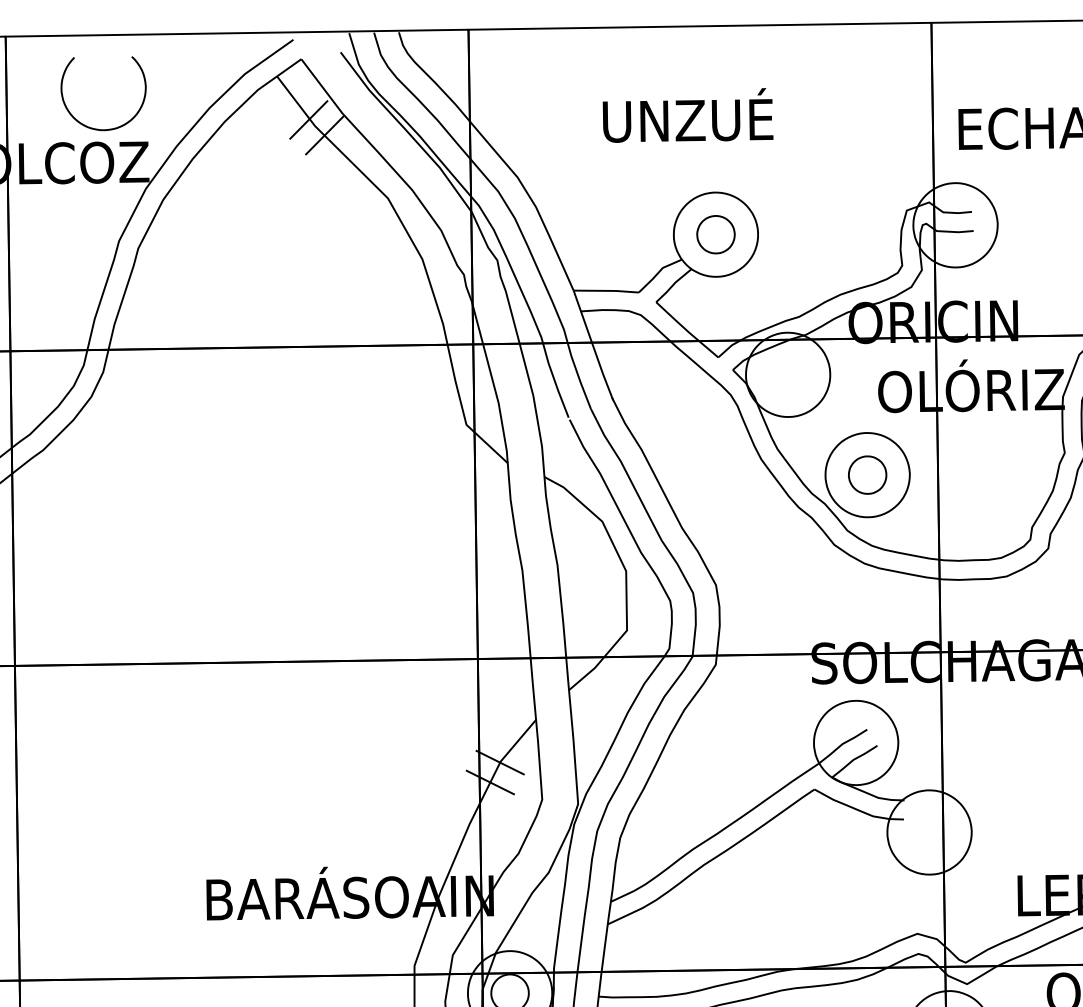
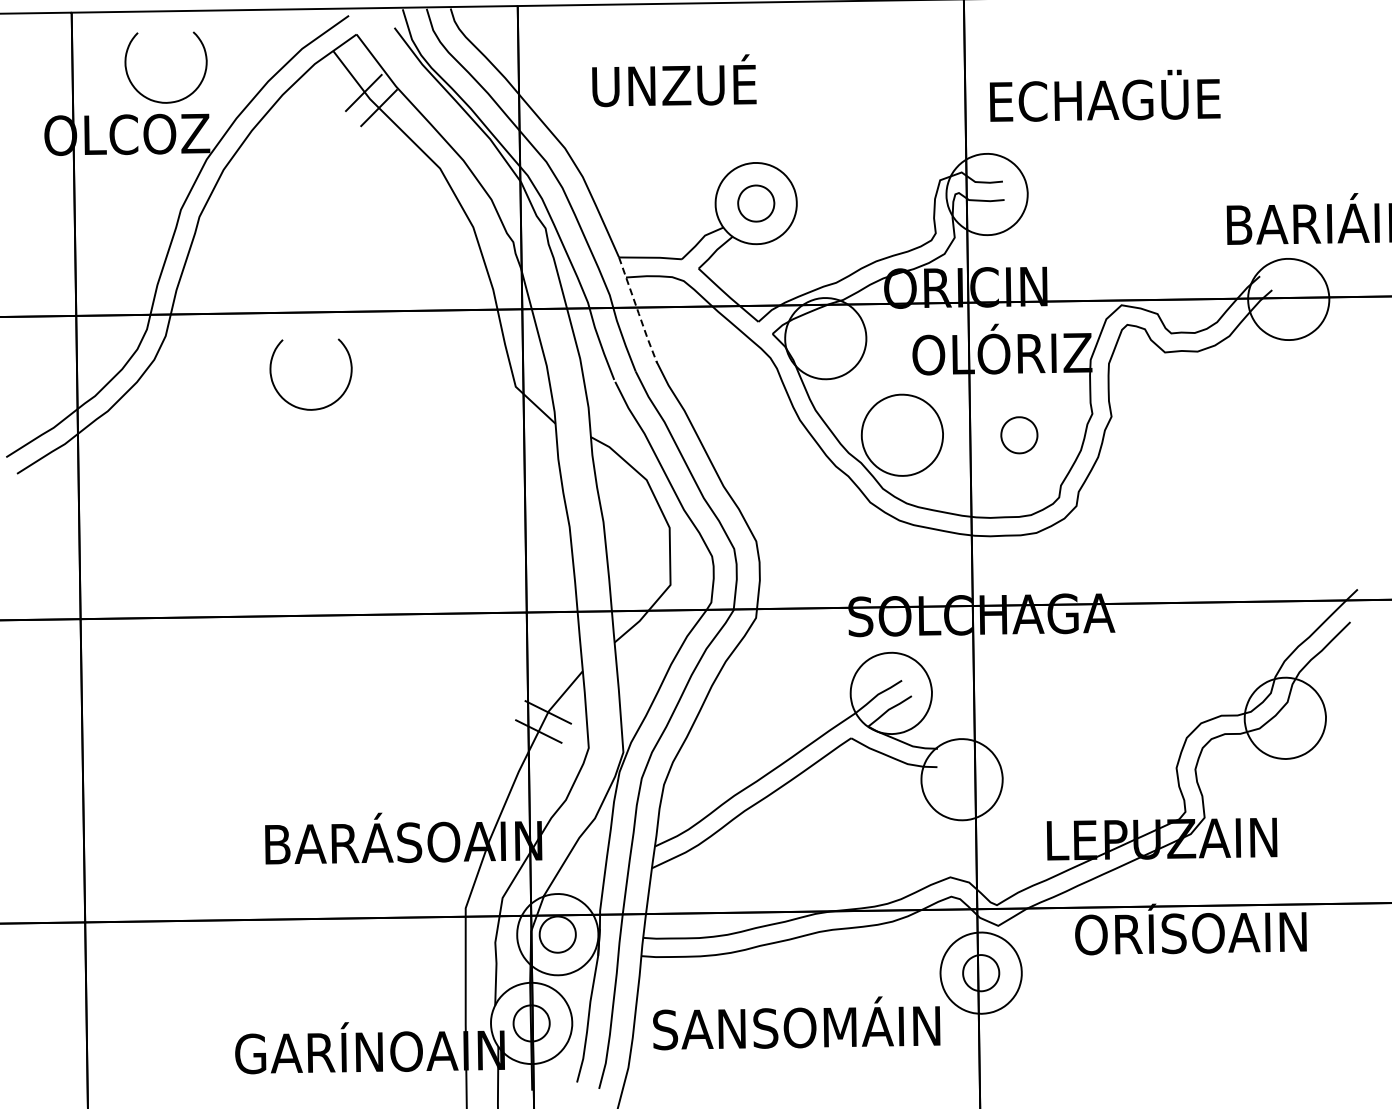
text: (688, 115) -> (674, 80), moved
line: (593, 346) -> (638, 311), solid -> dashed
curve: (251, 447) -> (308, 408), added
part: (867, 475) -> (1019, 435), moved

